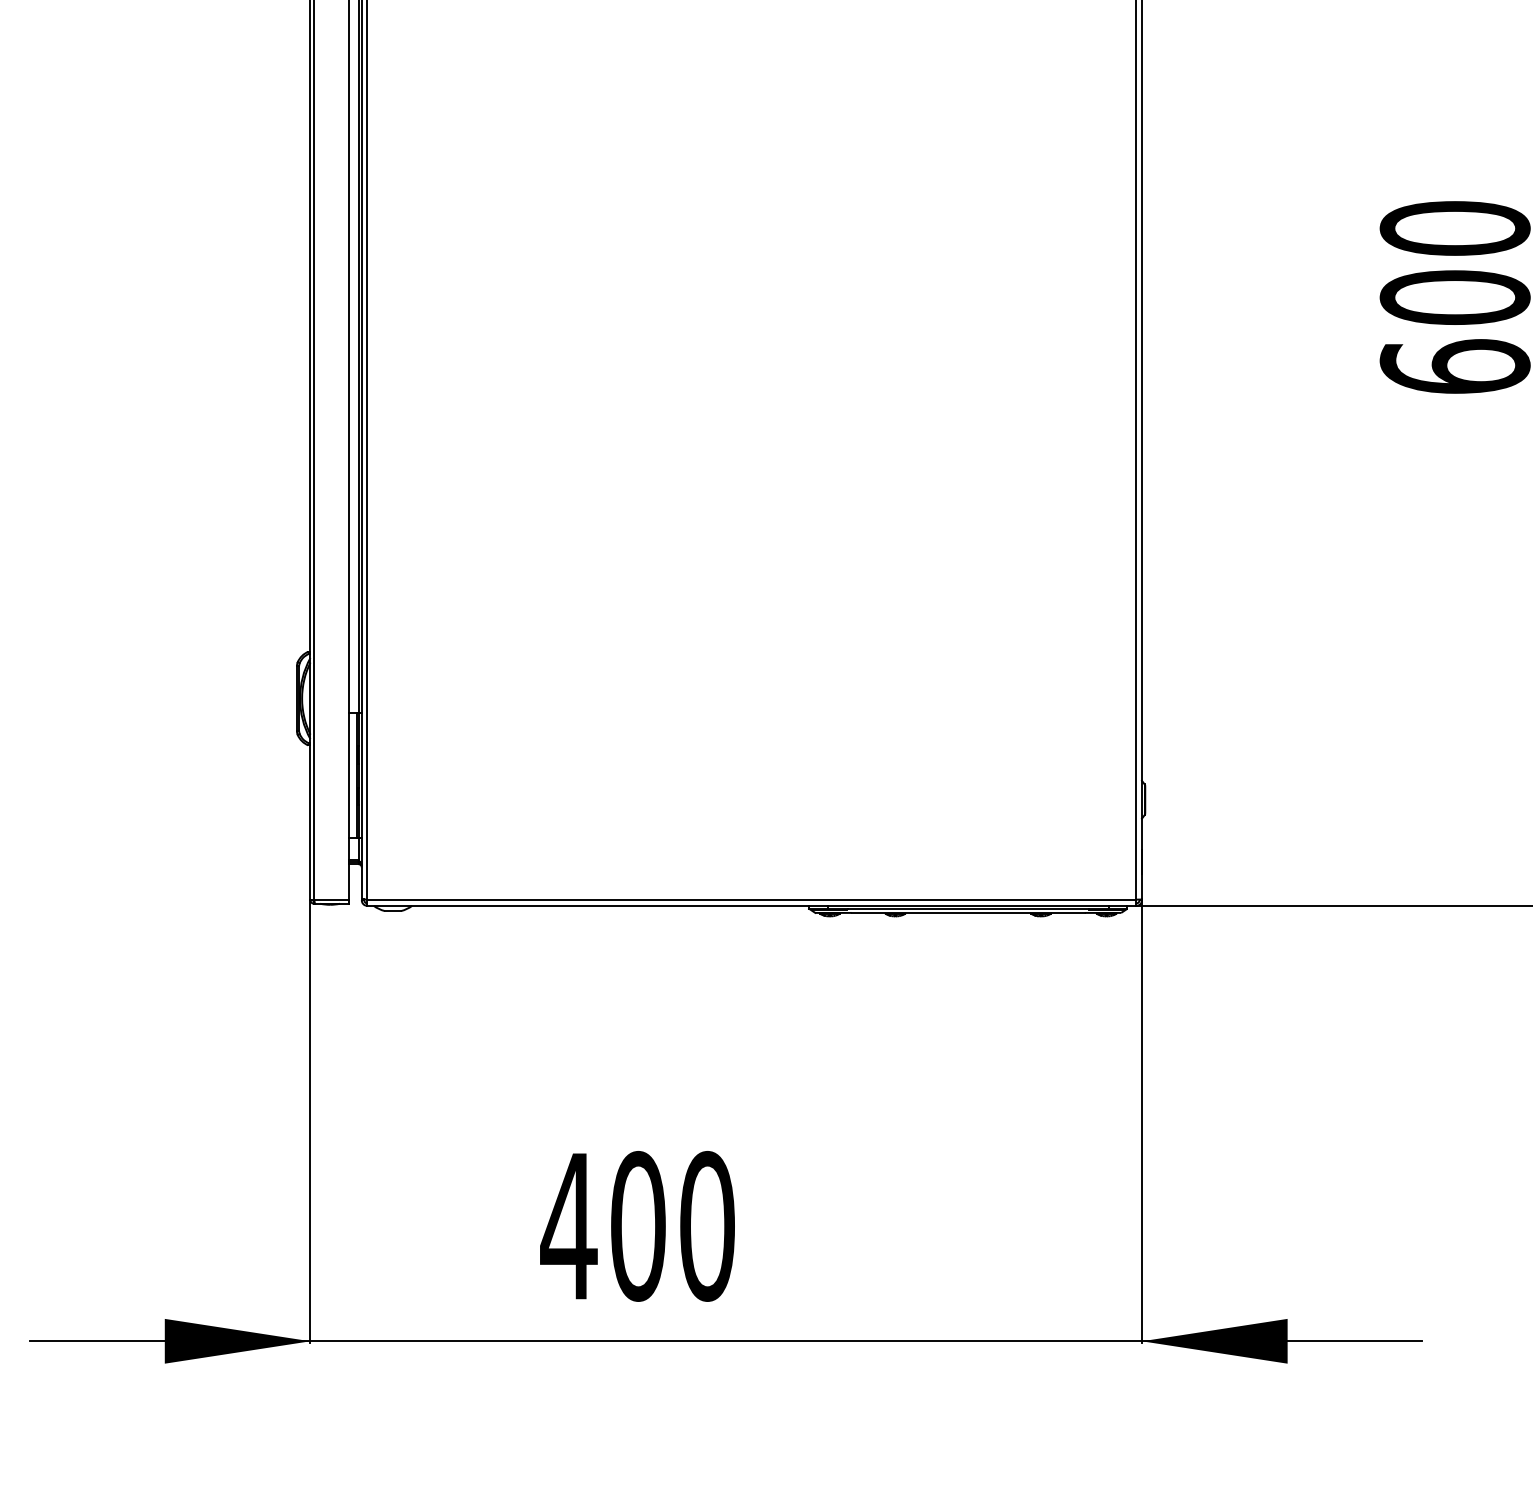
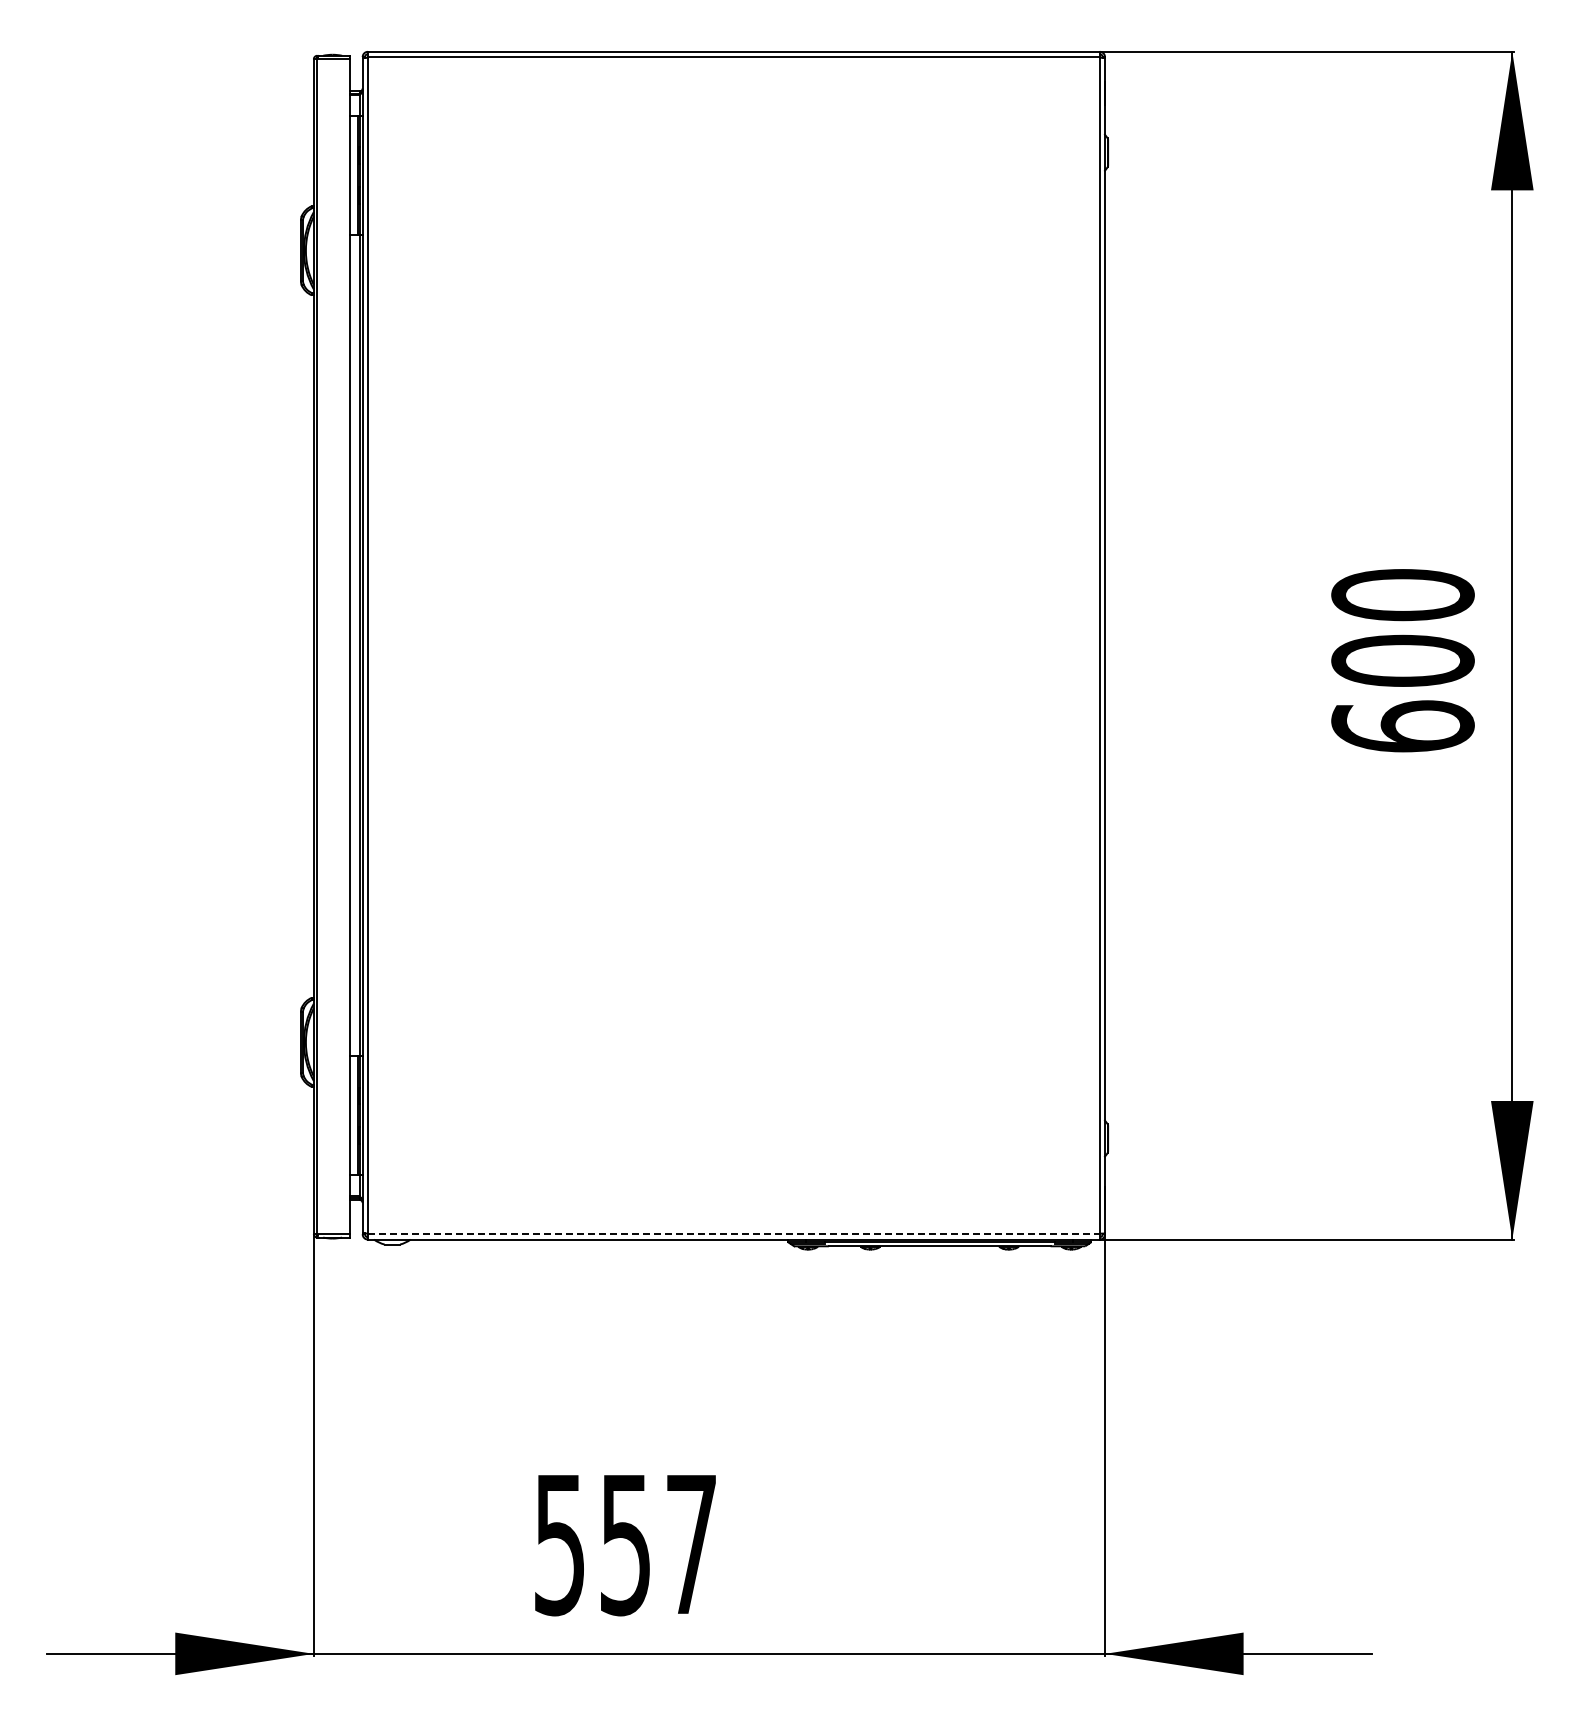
line: (751, 900) -> (733, 1234), solid -> dashed
text: (636, 1226) -> (624, 1544), 400 -> 557

